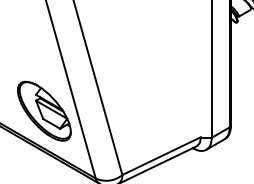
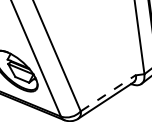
line: (161, 156) -> (108, 93), solid -> dashed

